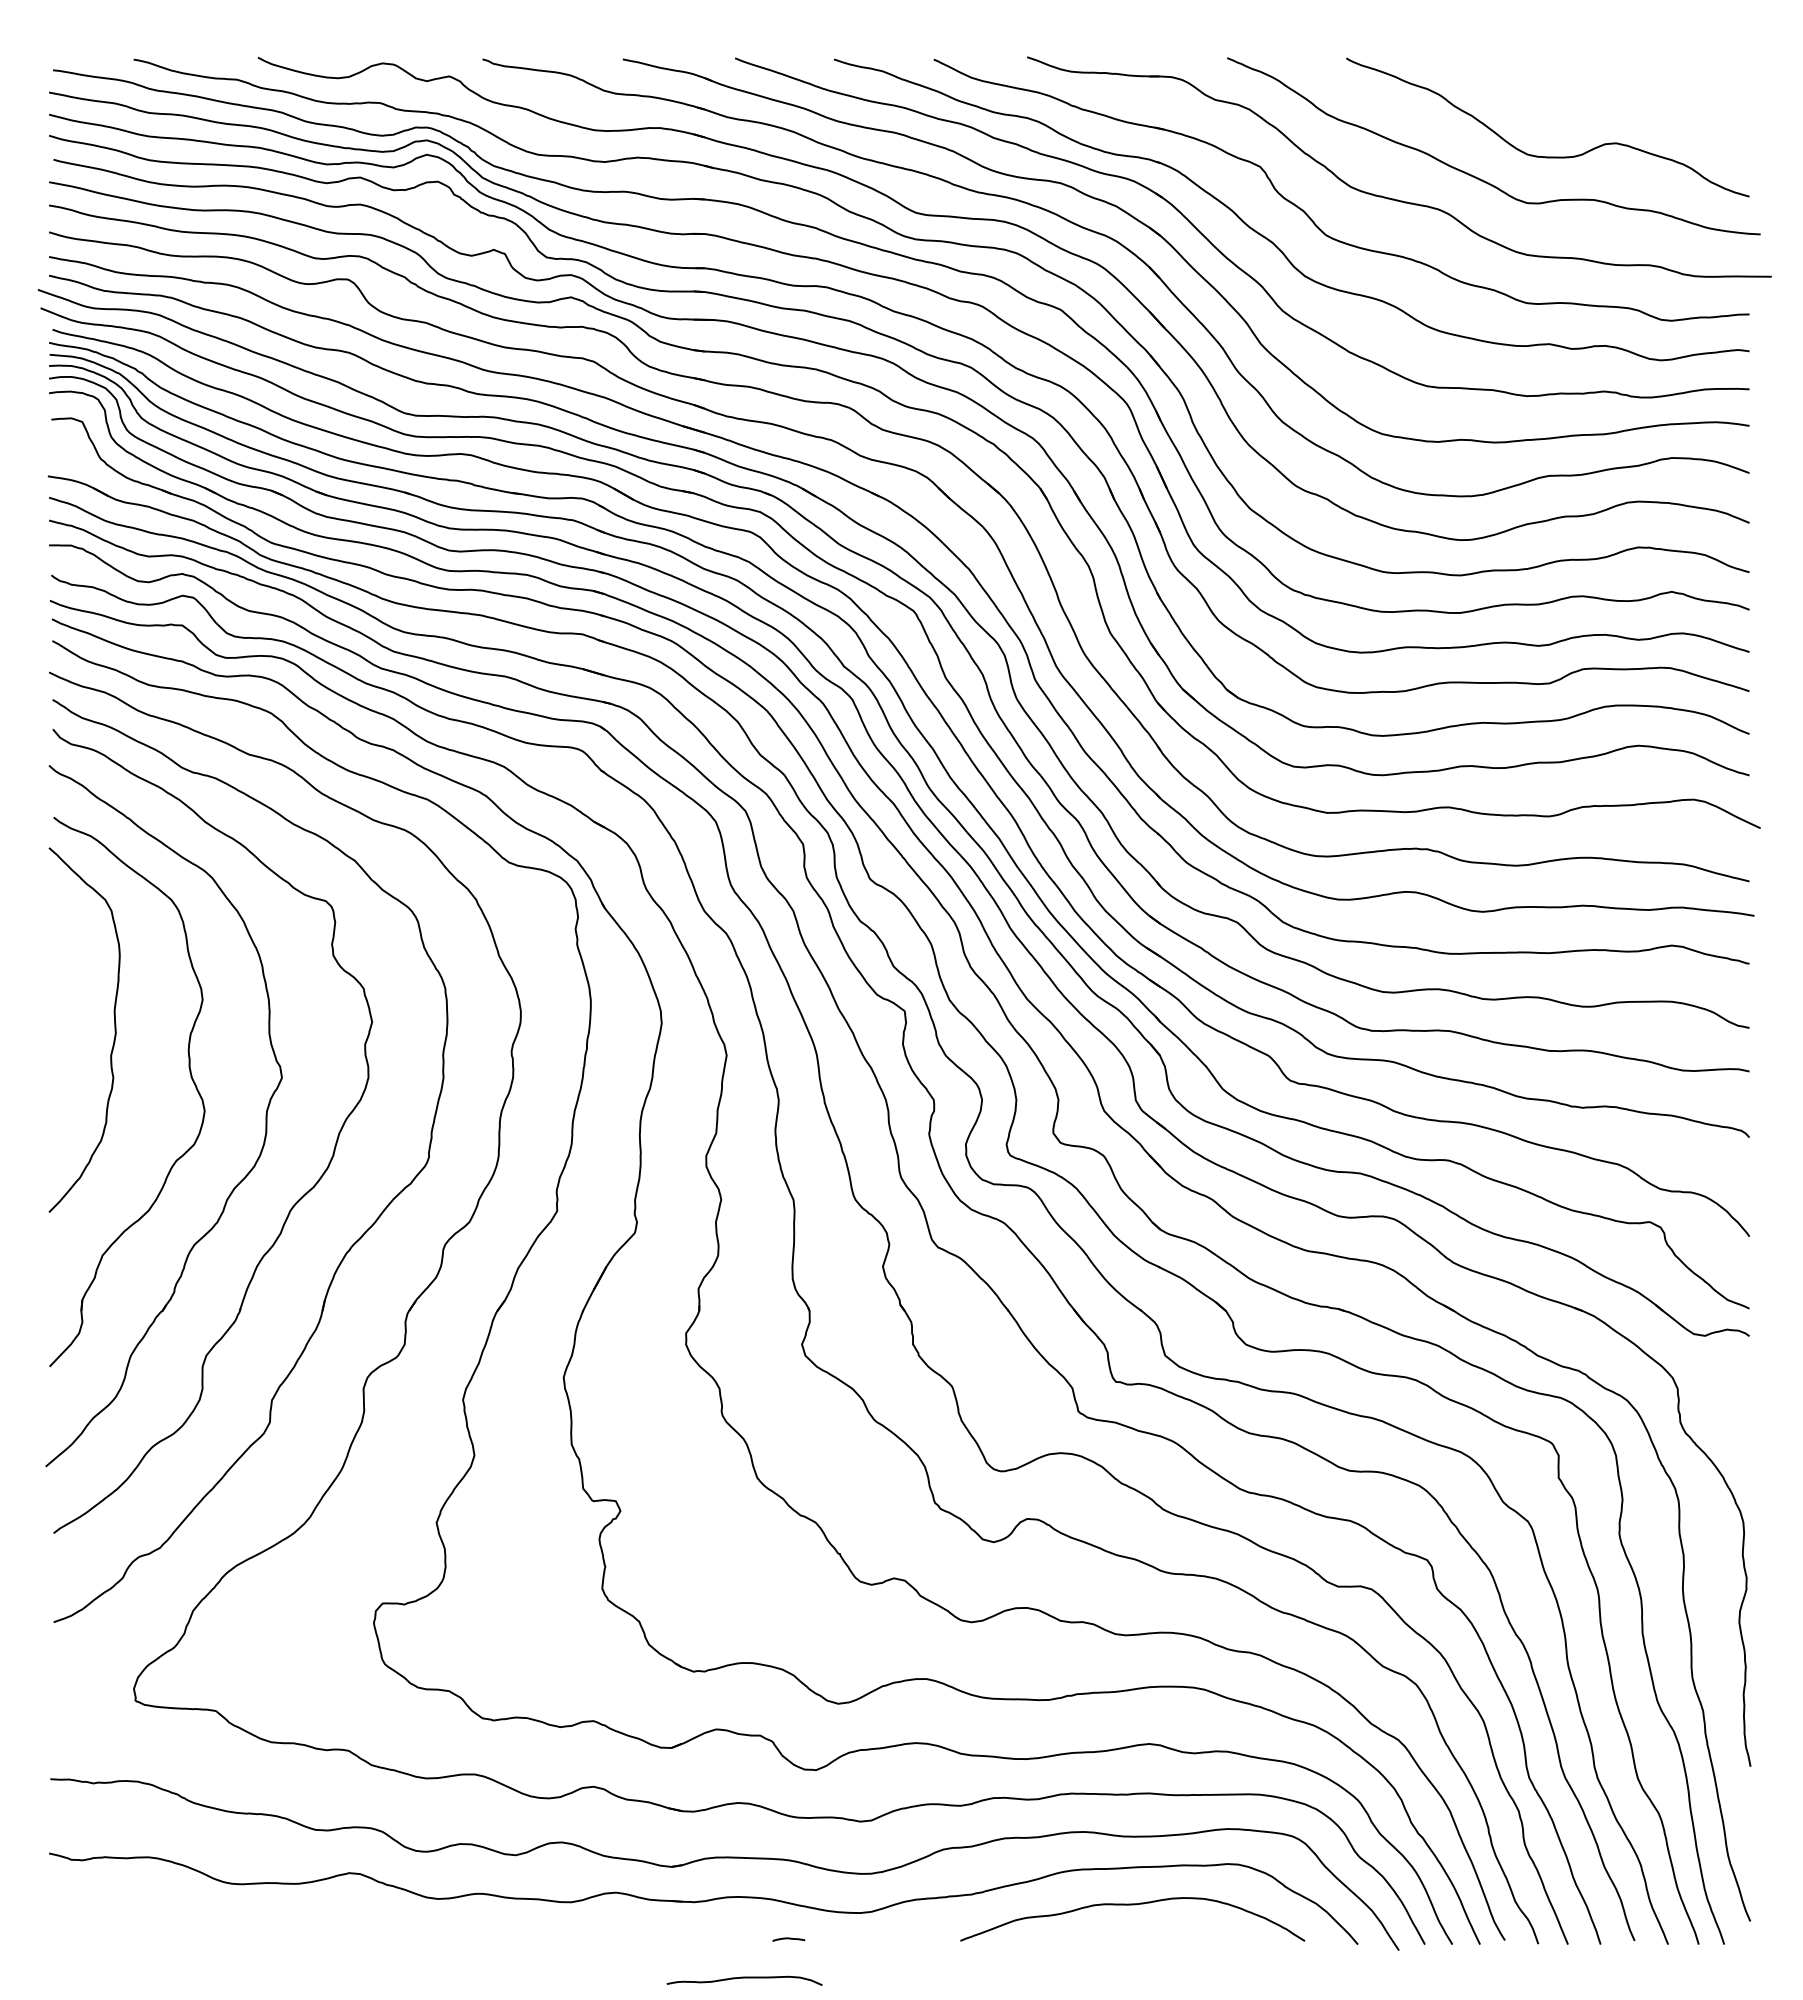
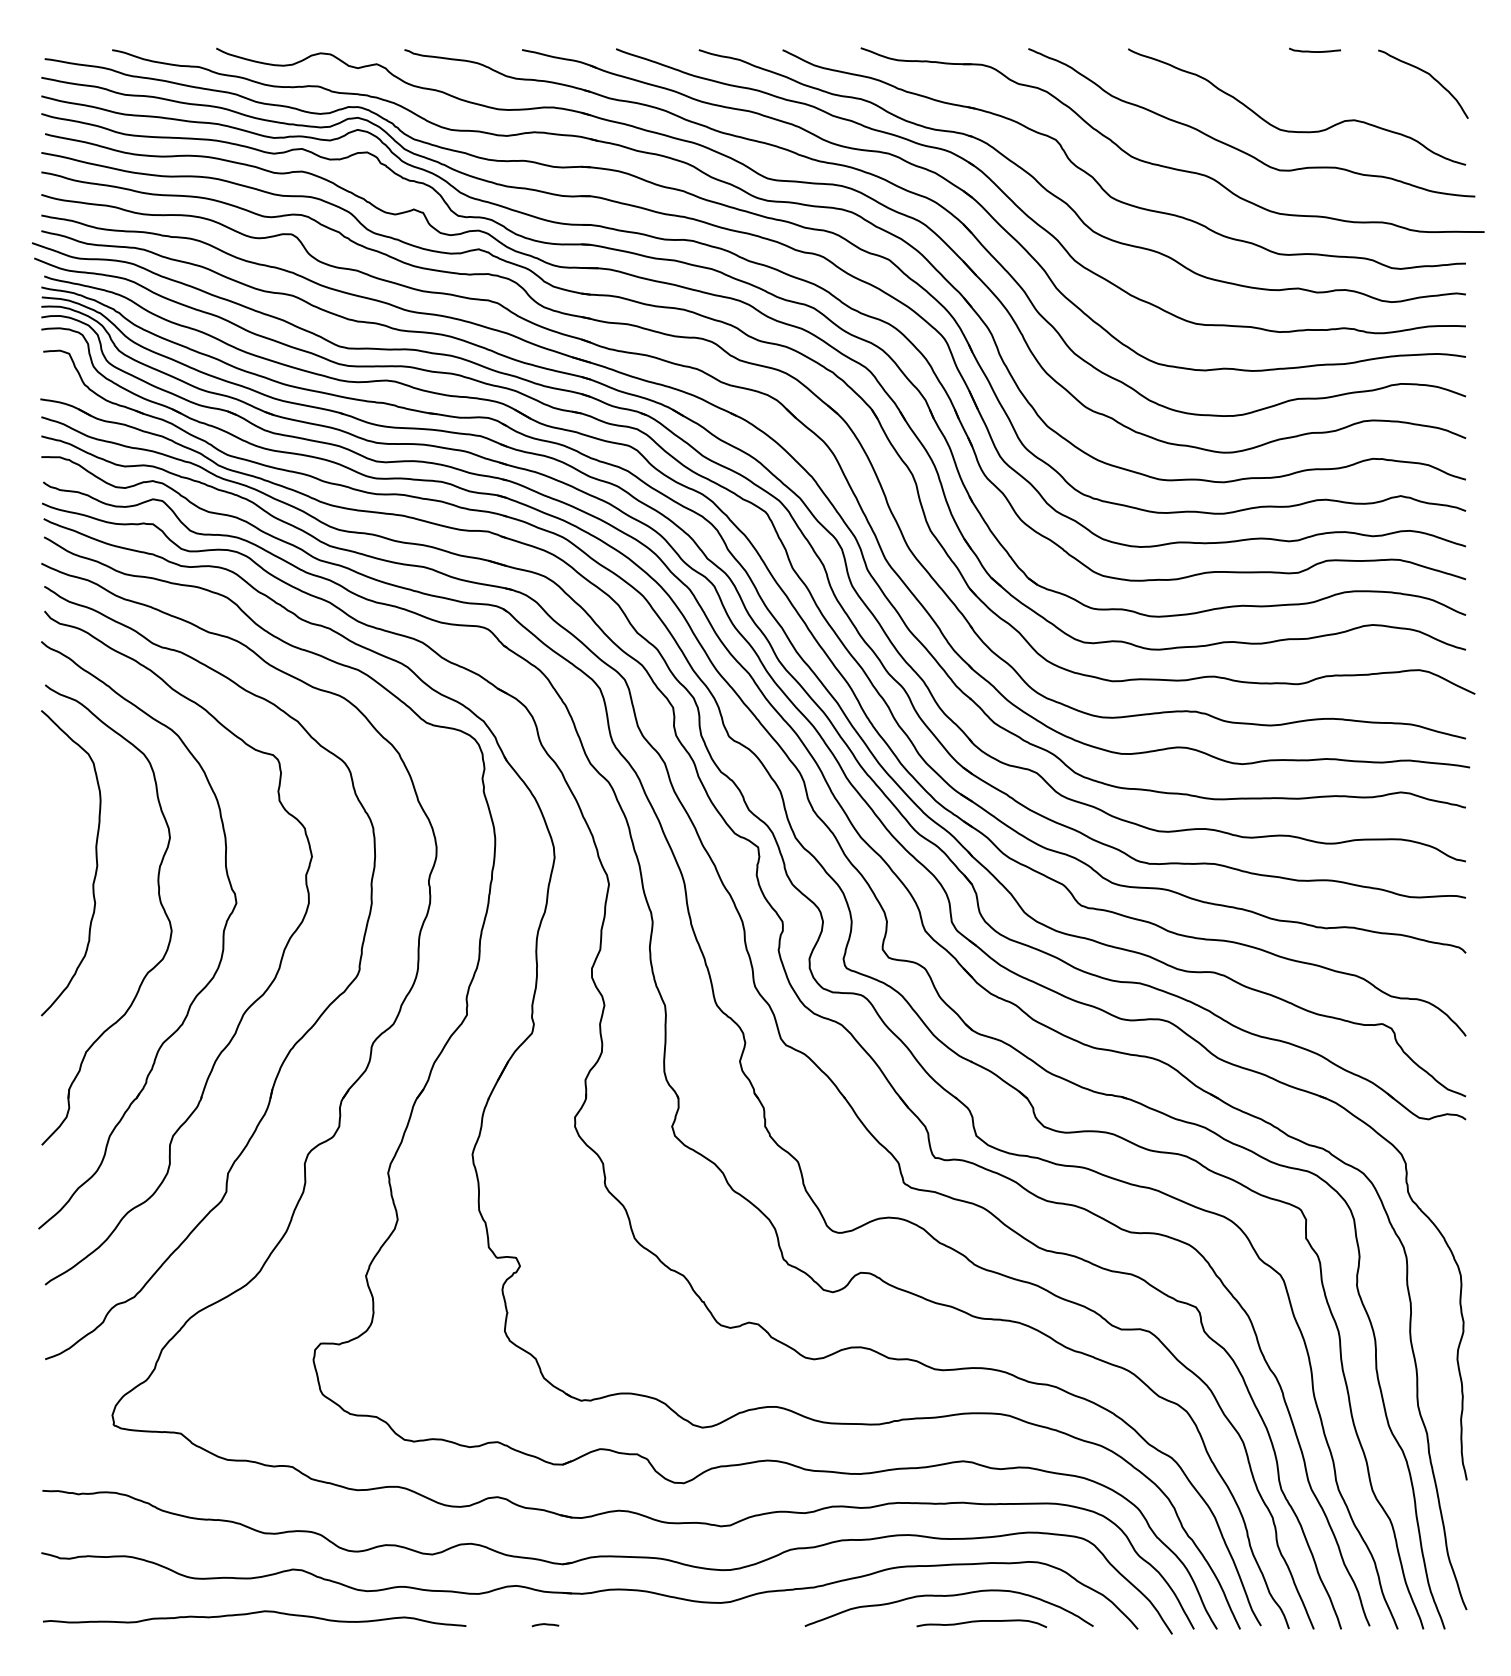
curve: (1569, 60) -> (1315, 50), added
curve: (1707, 91) -> (1430, 76), added
curve: (300, 1926) -> (251, 1614), added
curve: (788, 1939) -> (545, 1625), moved
curve: (744, 1978) -> (981, 1621), moved

